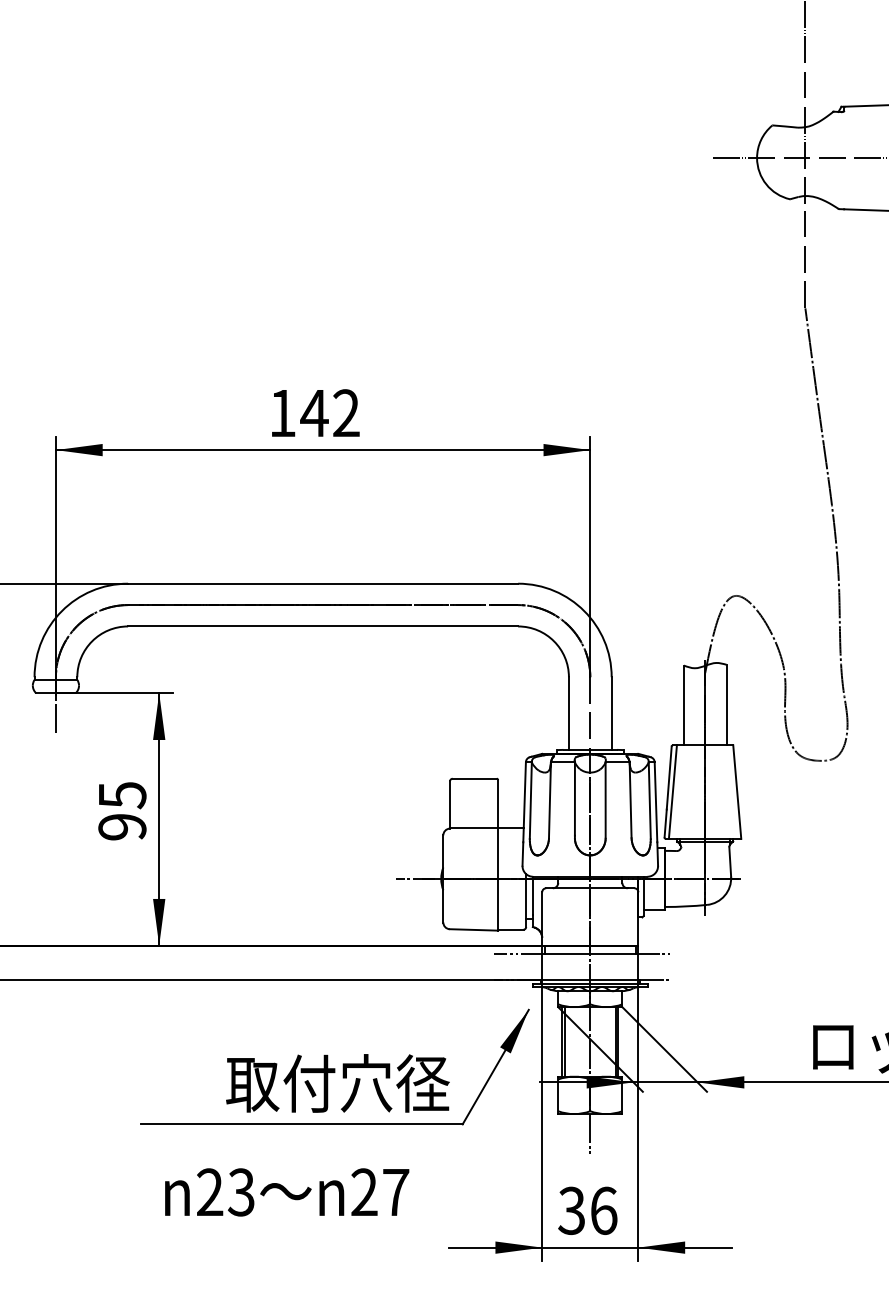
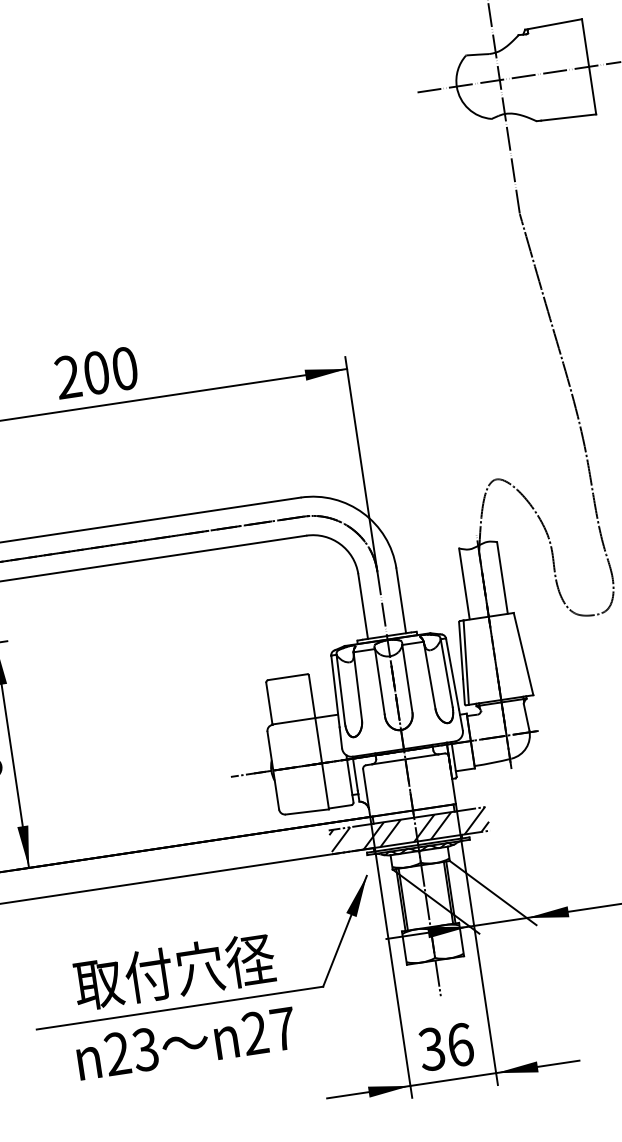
text: (314, 413) -> (96, 373), 142 -> 200
hatch: (582, 966) -> (408, 830), added
text: (337, 1083) -> (174, 971), moved
text: (287, 1192) -> (186, 1043), moved

